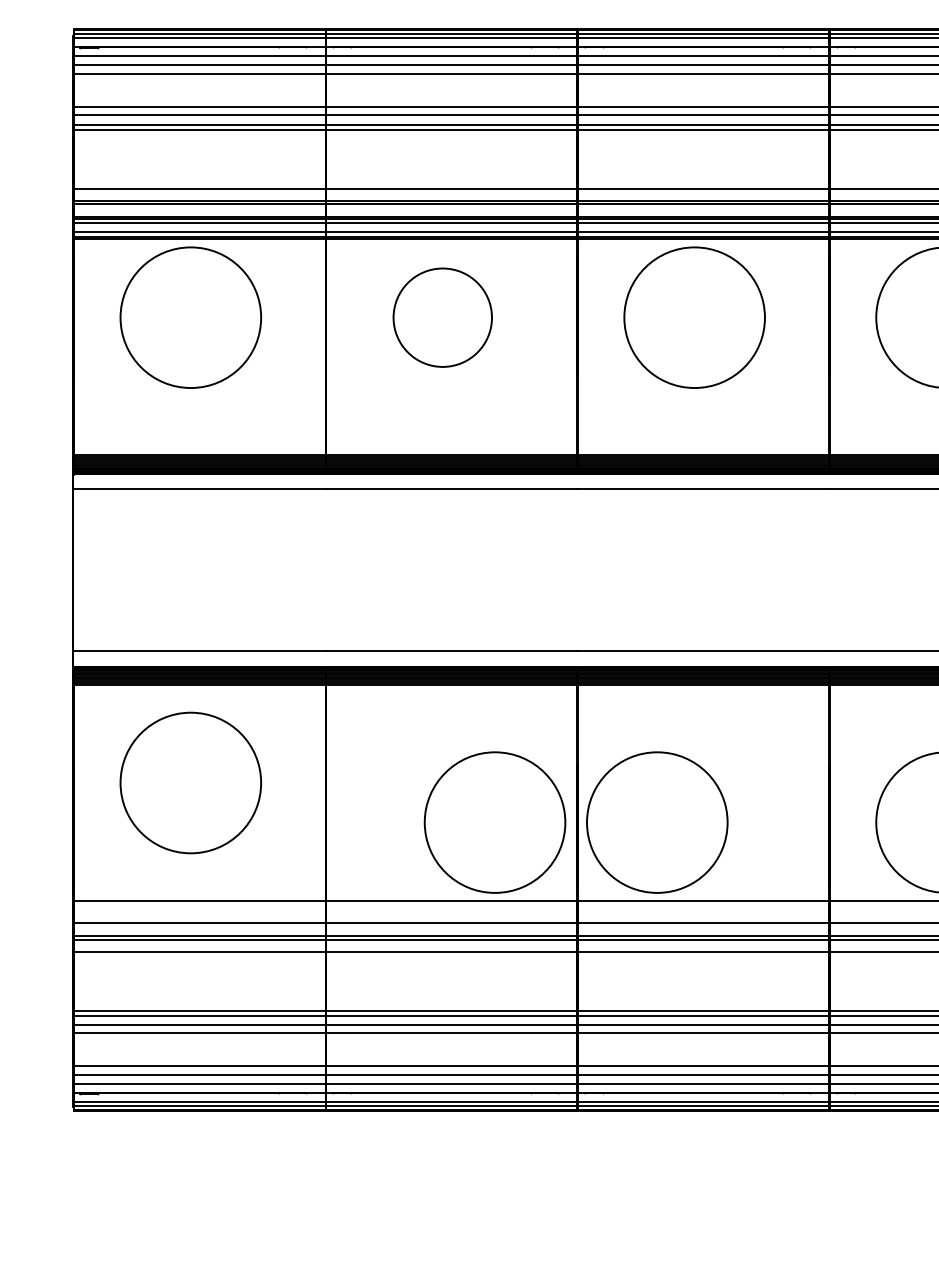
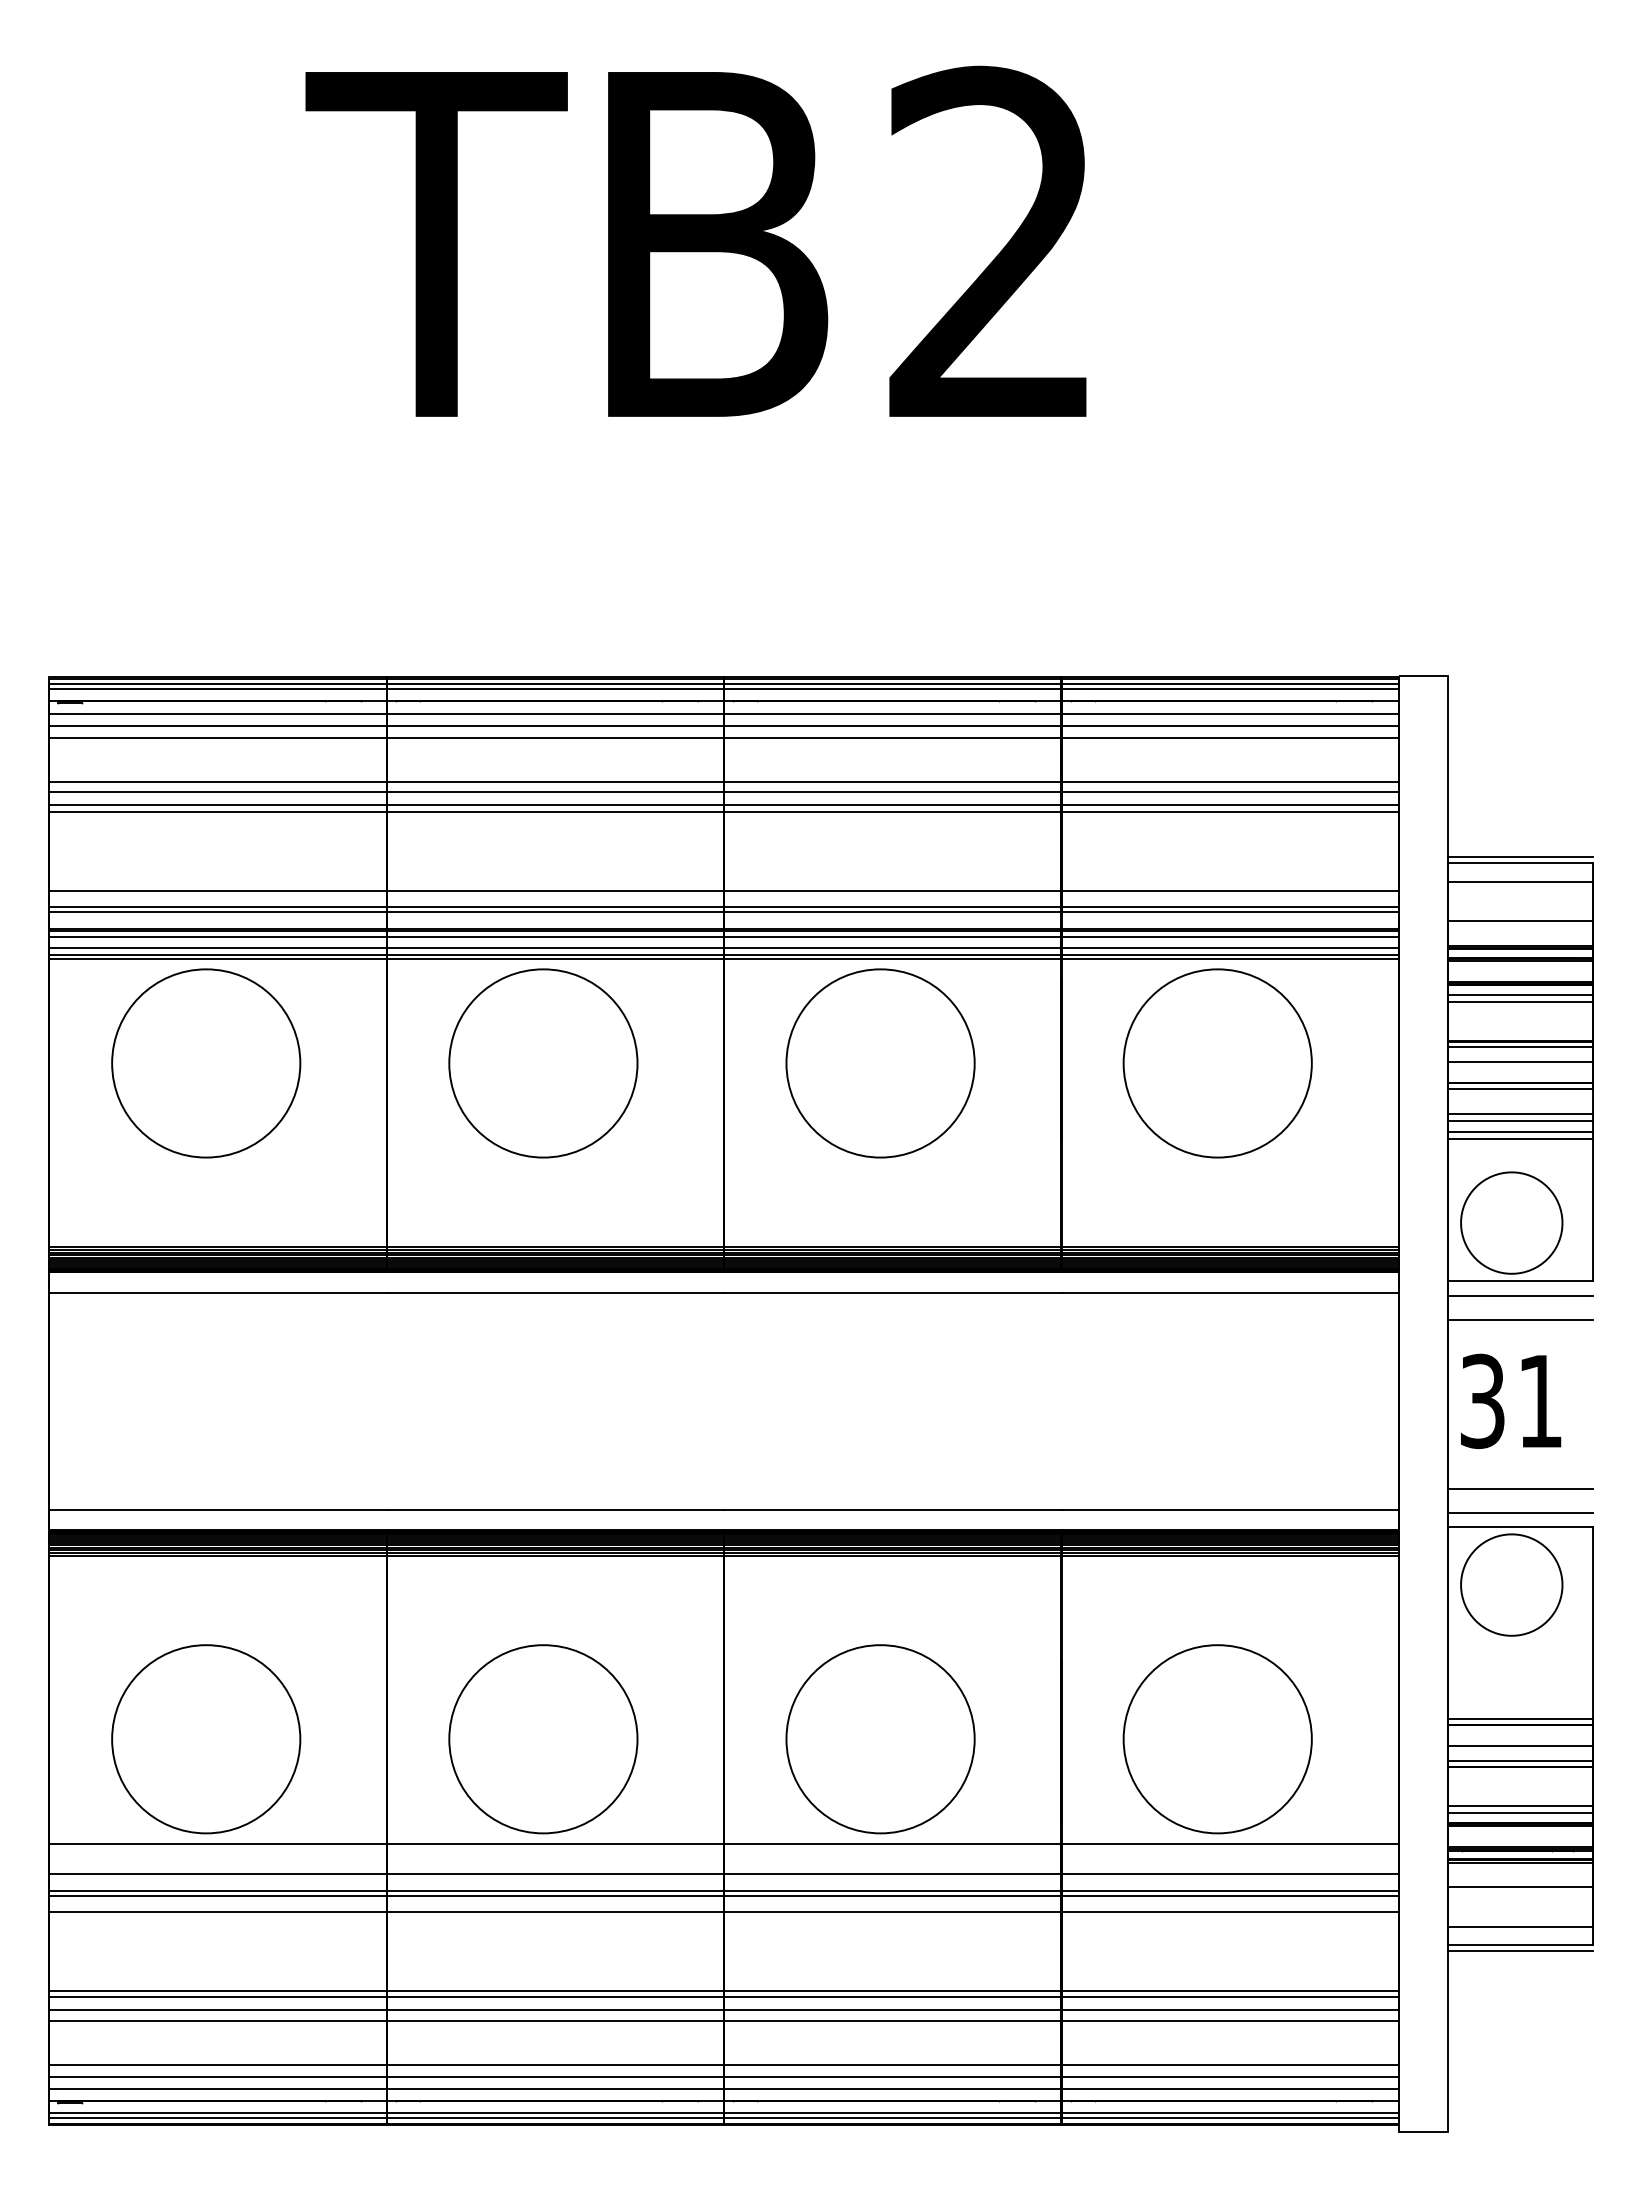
circle: (442, 317) -> (543, 1063), size x1.43
circle: (191, 783) -> (206, 1739), moved
circle: (495, 822) -> (543, 1739), moved
circle: (657, 822) -> (880, 1739), moved

